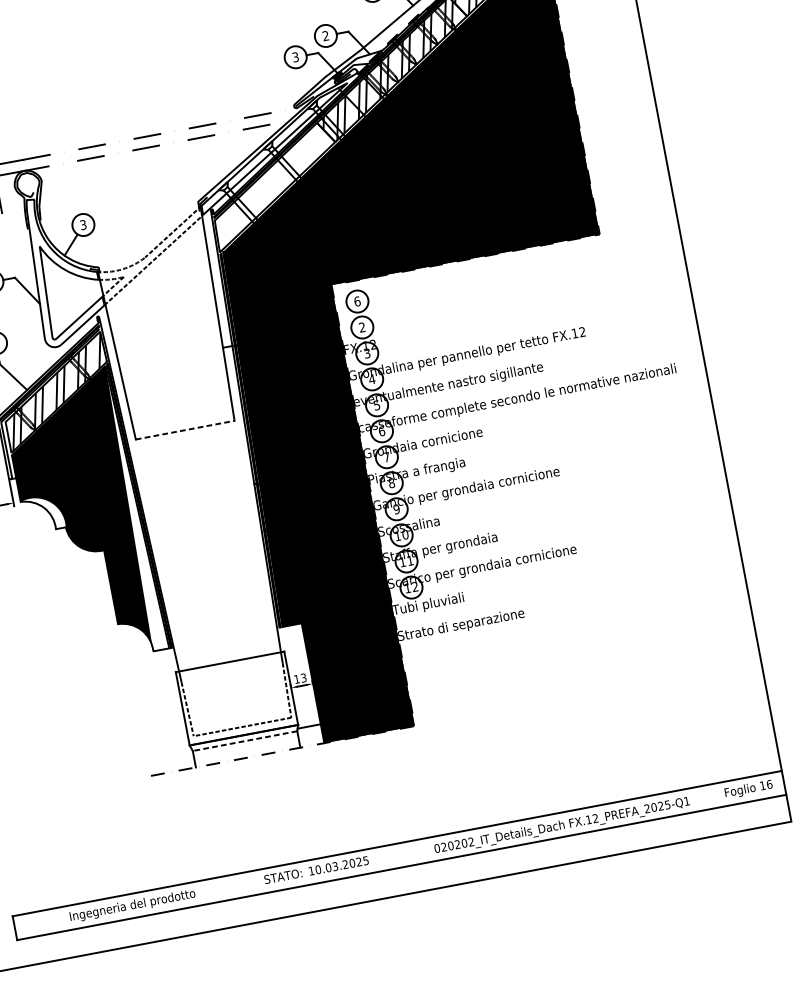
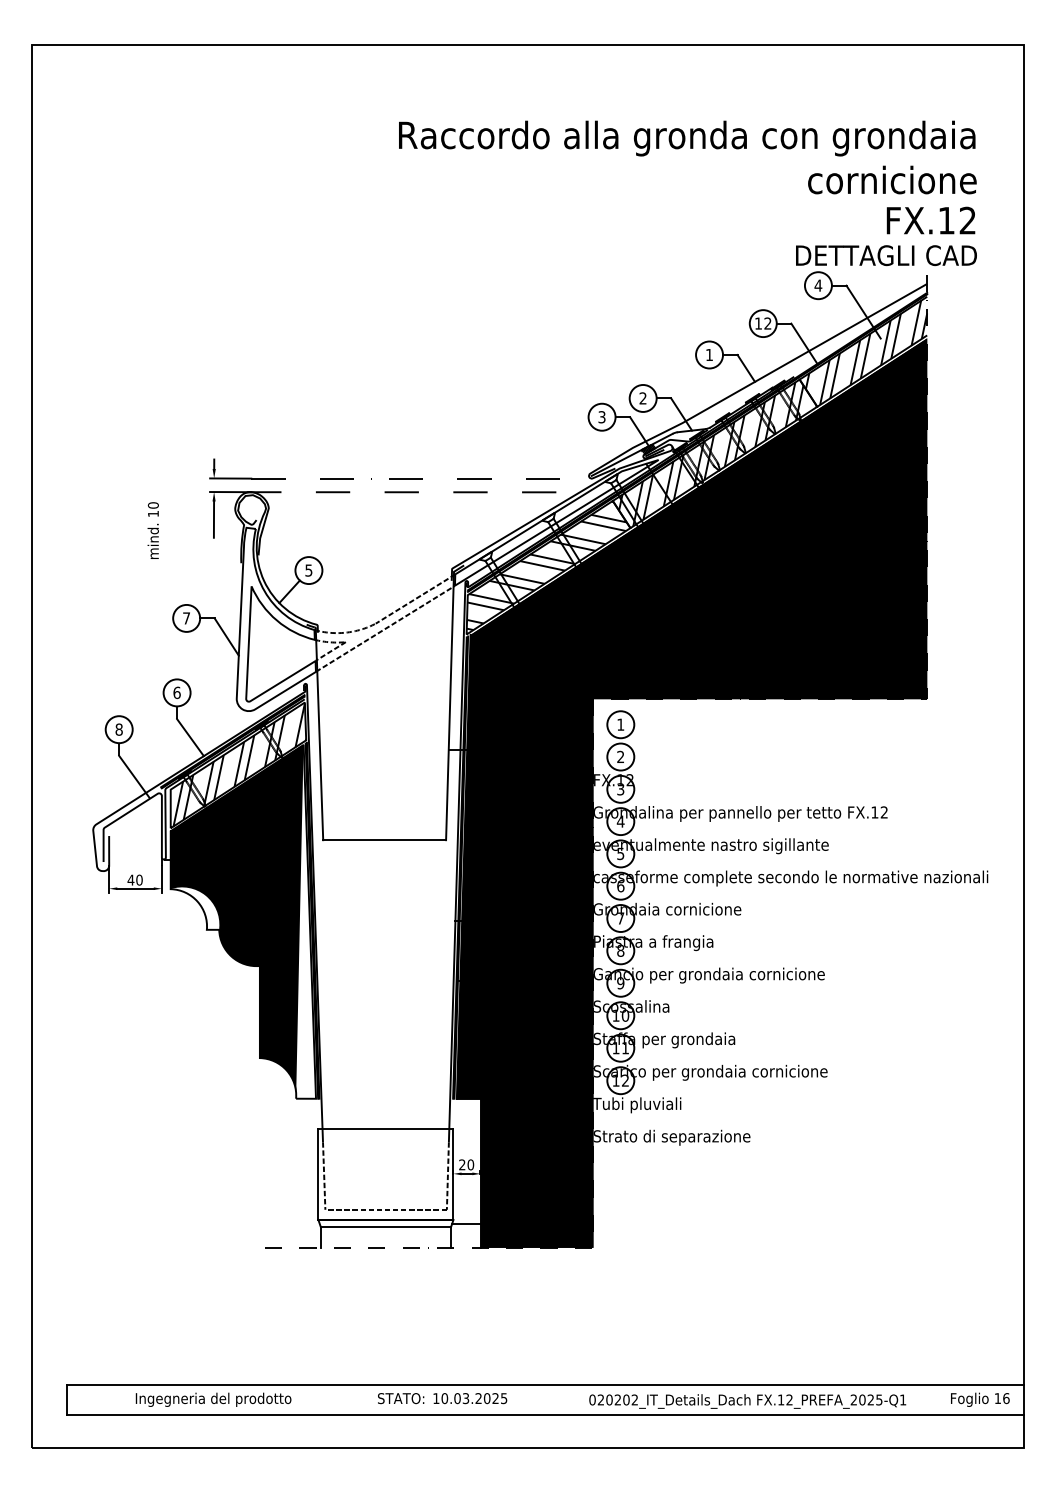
hatch: (273, 184) -> (546, 565), added
text: (82, 224) -> (308, 569), 3 -> 5
text: (357, 301) -> (620, 724), 6 -> 1
line: (185, 430) -> (385, 840), dashed -> solid
text: (300, 678) -> (466, 1164), 13 -> 20
line: (244, 741) -> (385, 1227), dashed -> solid

